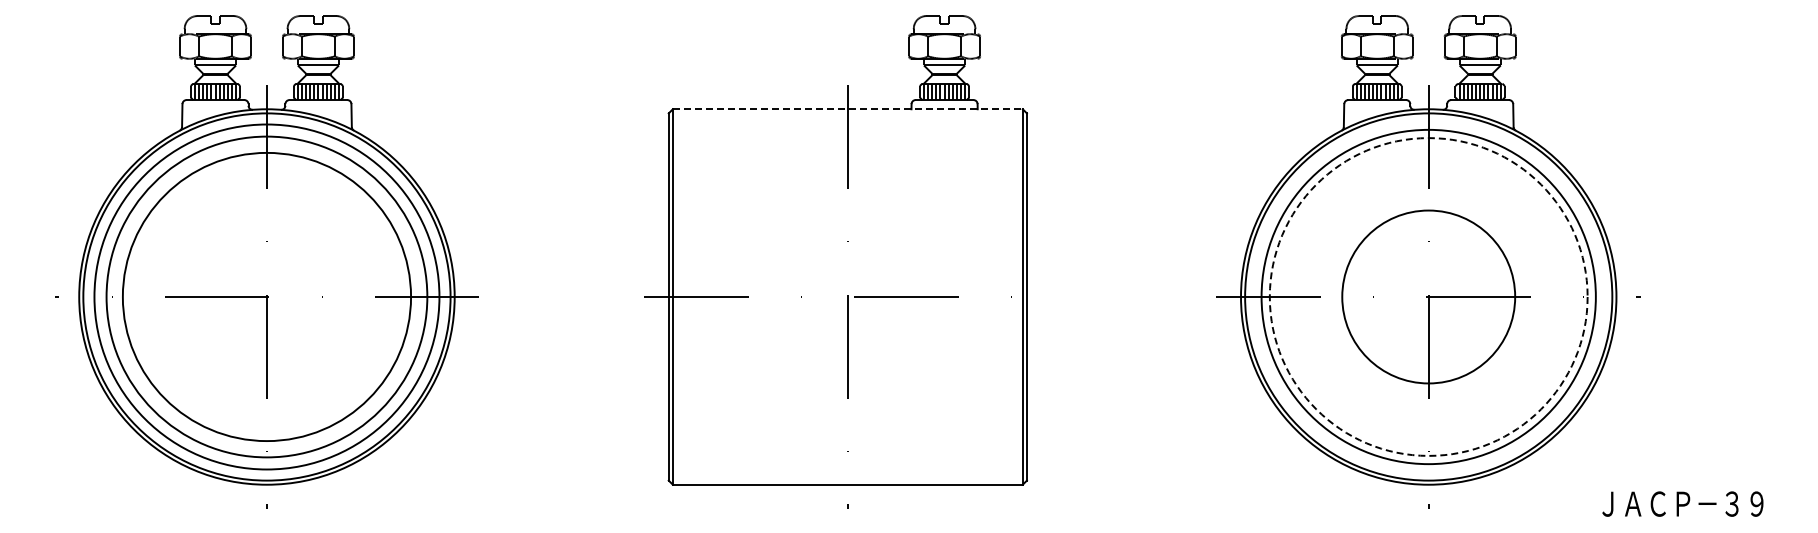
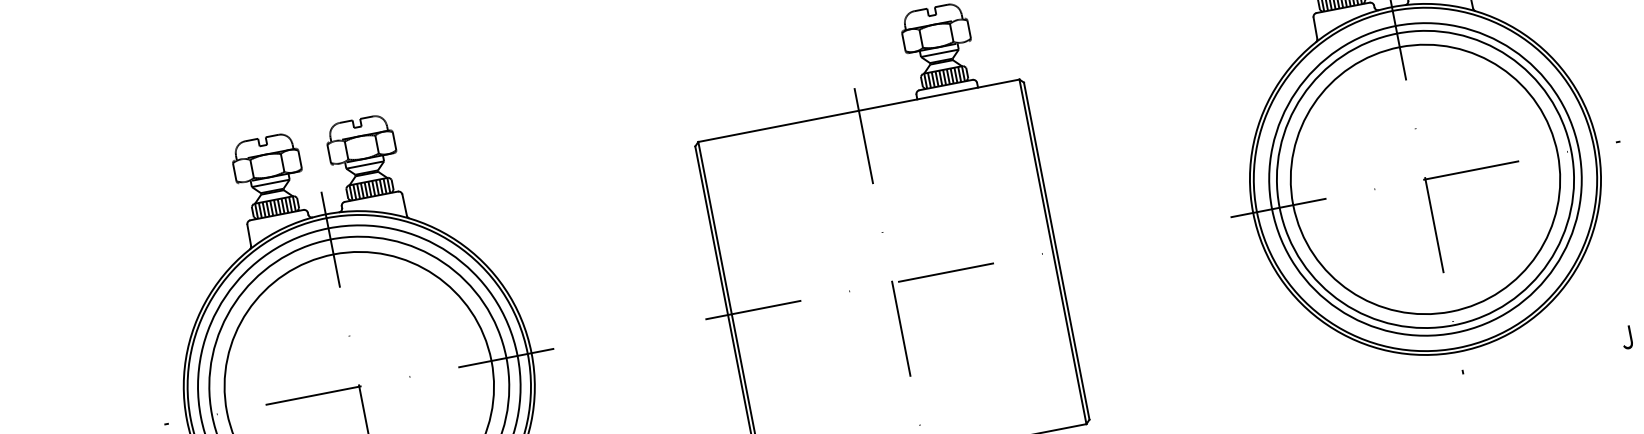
line: (847, 109) -> (858, 111), dashed -> solid
circle: (1428, 296) -> (1425, 179), dashed -> solid
circle: (1428, 296) -> (1425, 179), size x1.67

